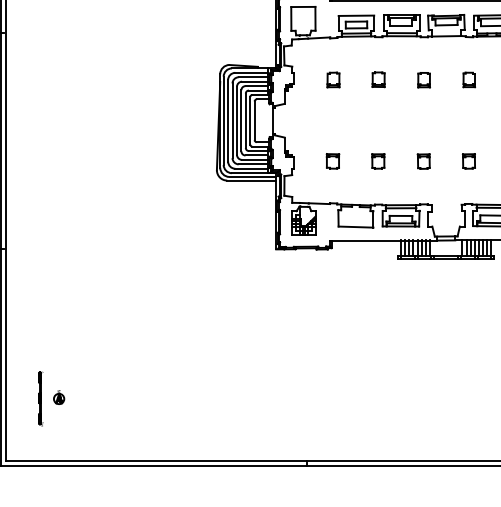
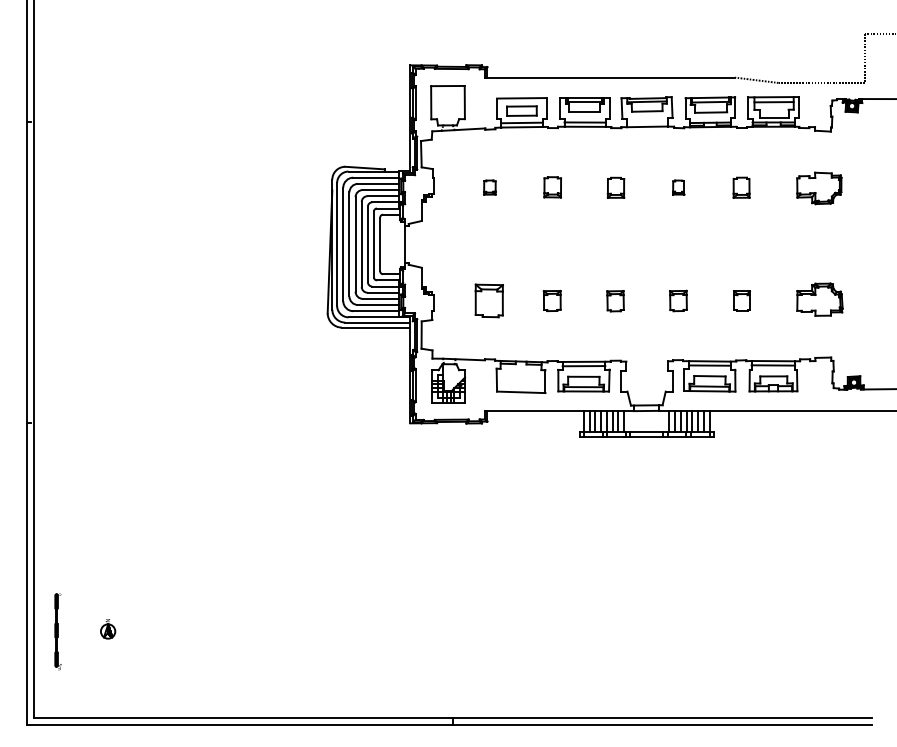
part: (333, 79) -> (489, 187), size x0.7
part: (469, 79) -> (678, 187), size x0.7
part: (332, 161) -> (488, 300), size x1.6
part: (40, 398) -> (57, 631), moved

